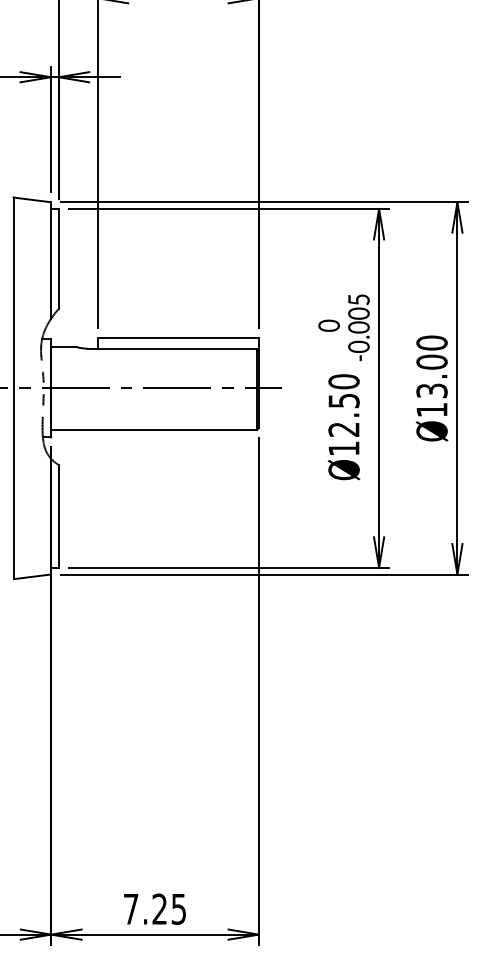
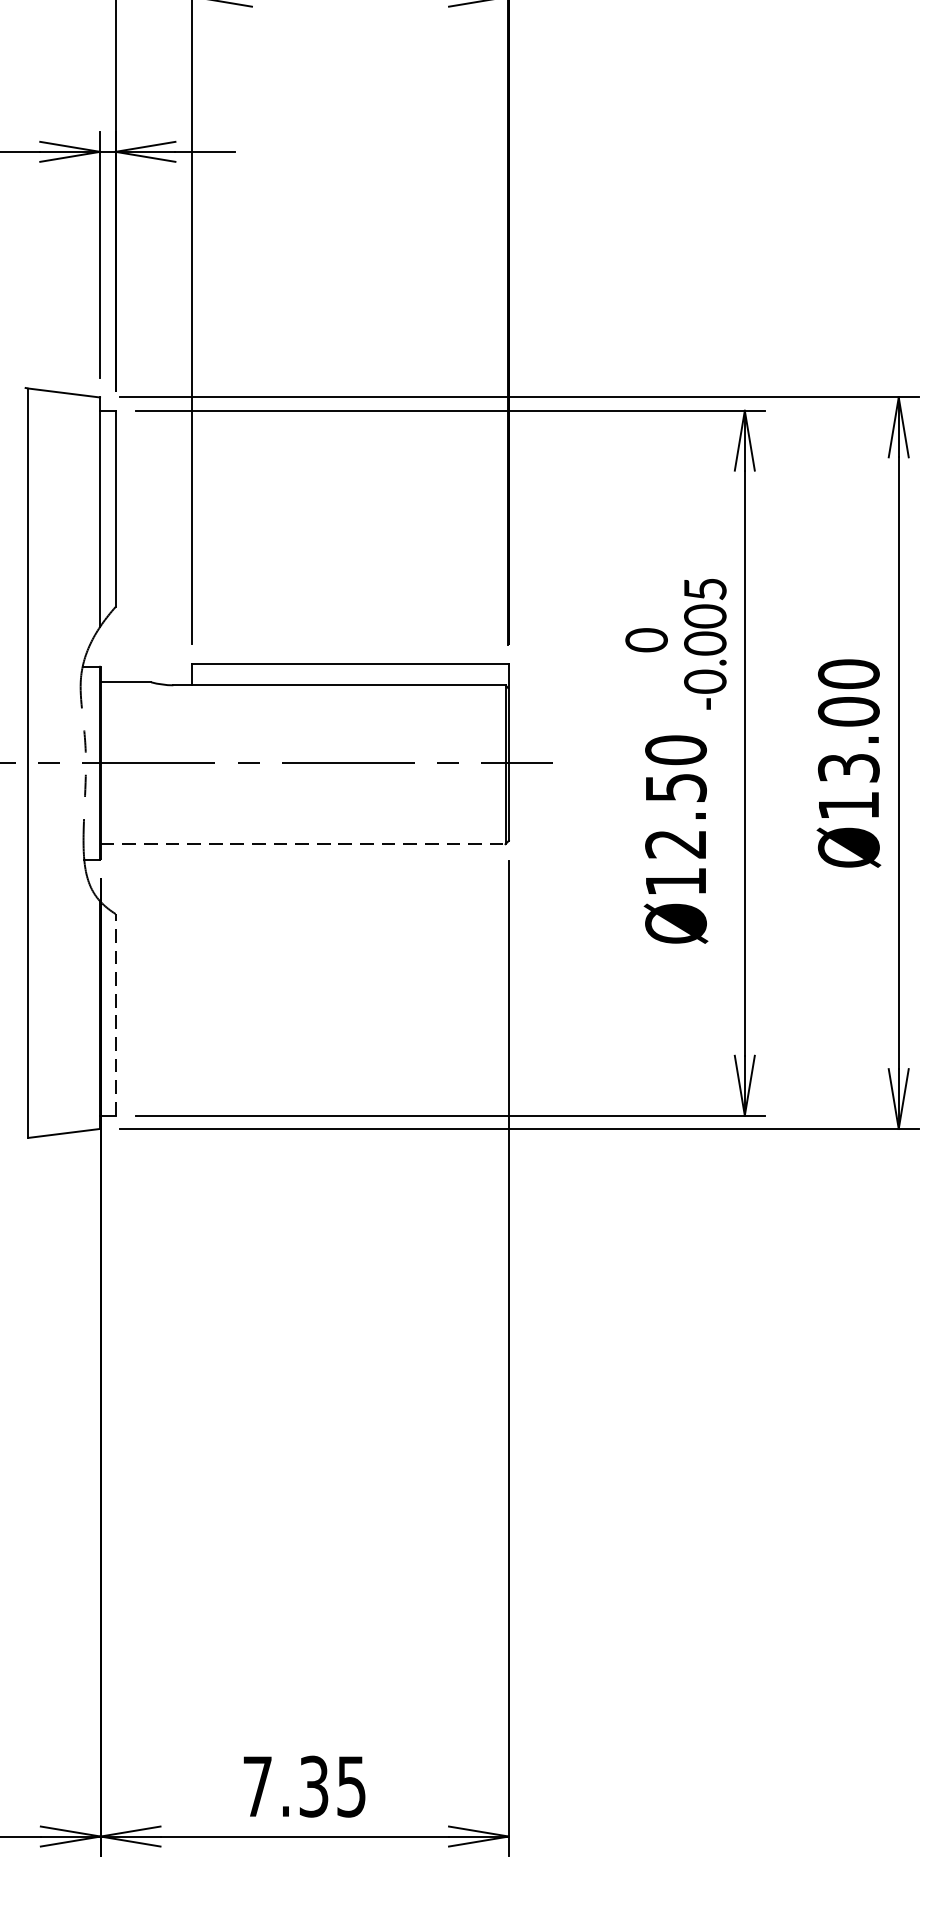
line: (154, 429) -> (303, 844), solid -> dashed
line: (58, 515) -> (114, 1012), solid -> dashed
text: (159, 908) -> (313, 1785), 7.25 -> 7.35

